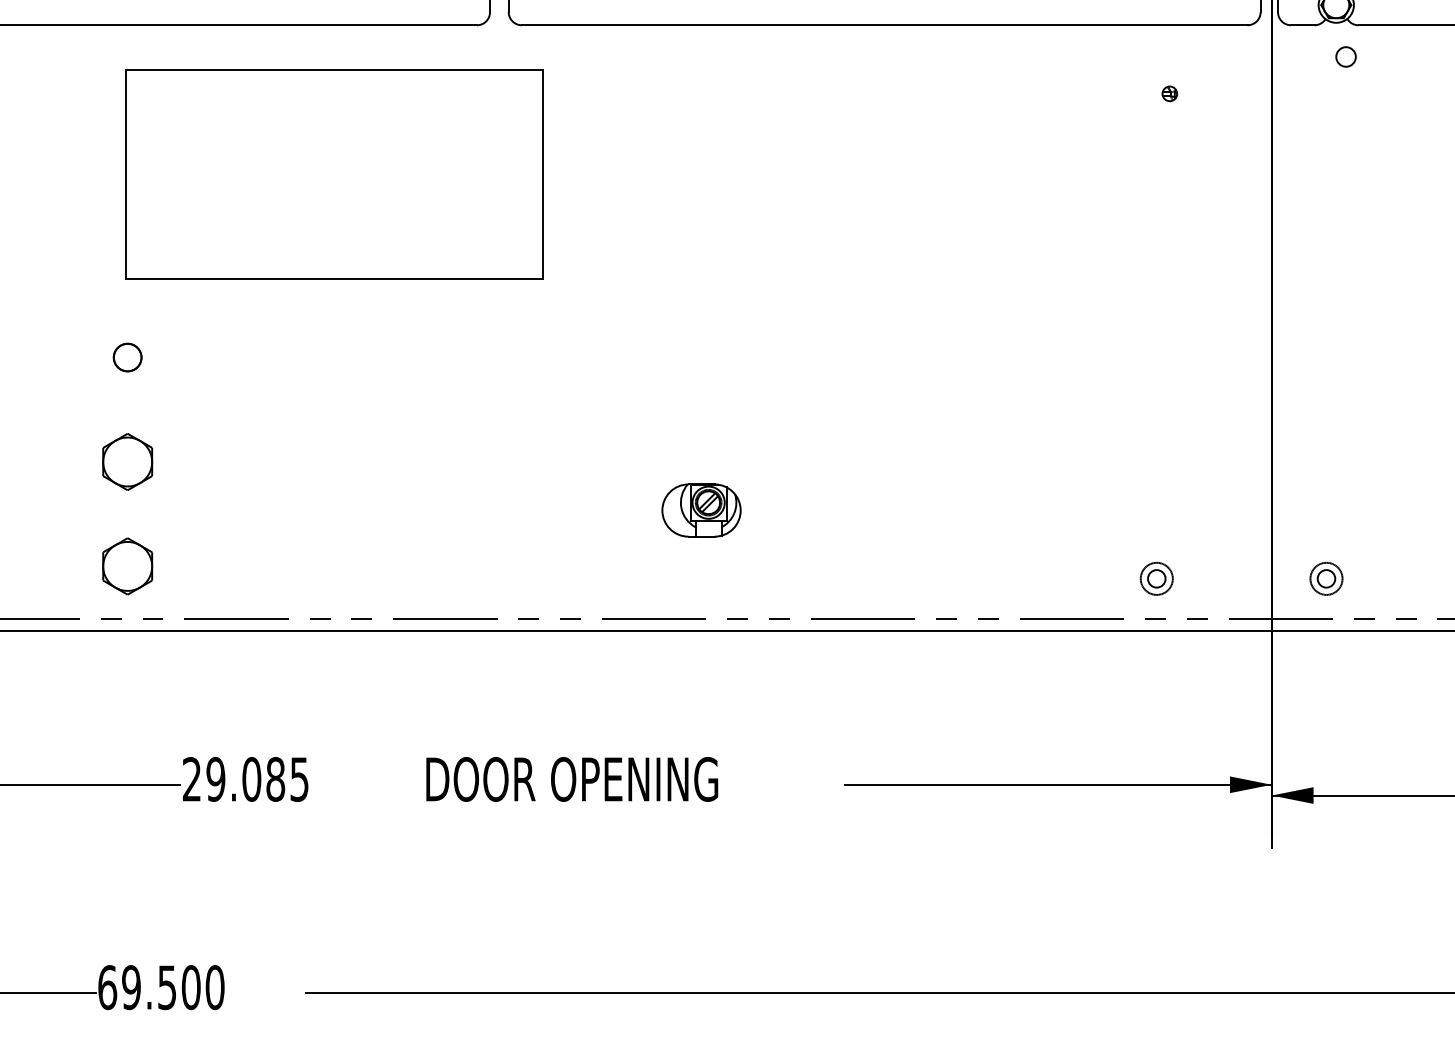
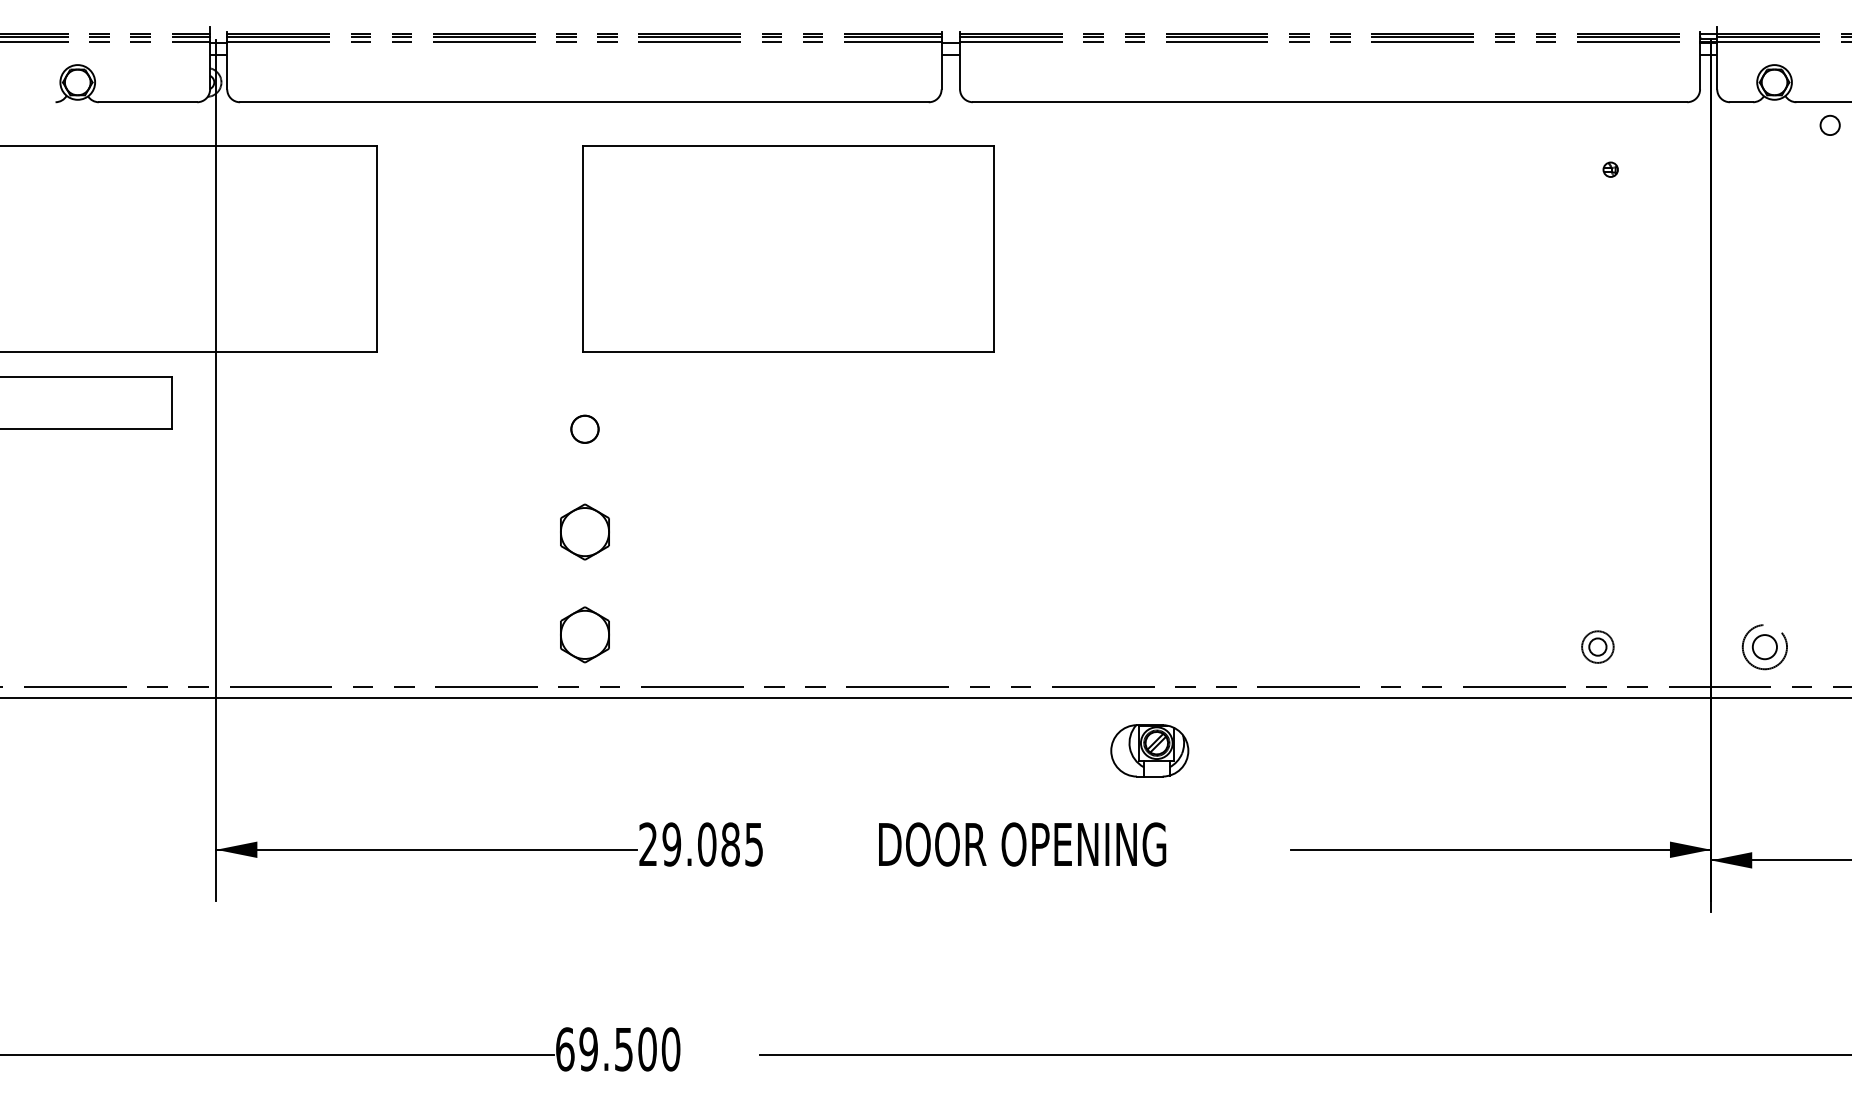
circle: (1345, 56) -> (1829, 124), moved
part: (701, 510) -> (1149, 750), moved
part: (1326, 578) -> (1764, 646), size x1.4

